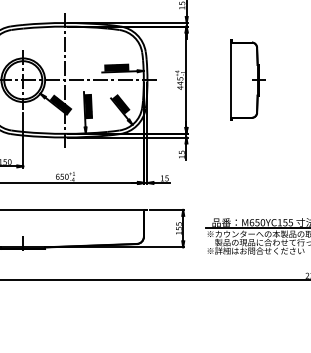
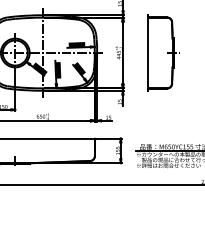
part: (247, 79) -> (163, 52), size x1.43

